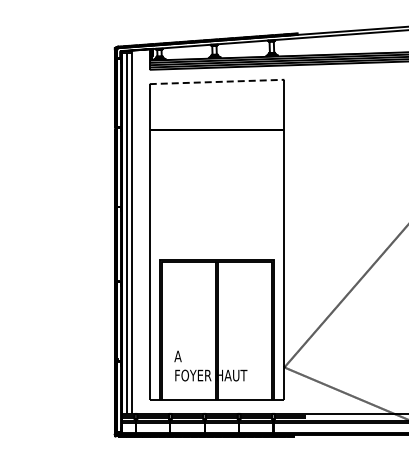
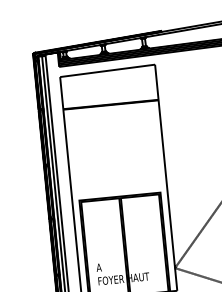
line: (217, 81) -> (107, 70), dashed -> solid

